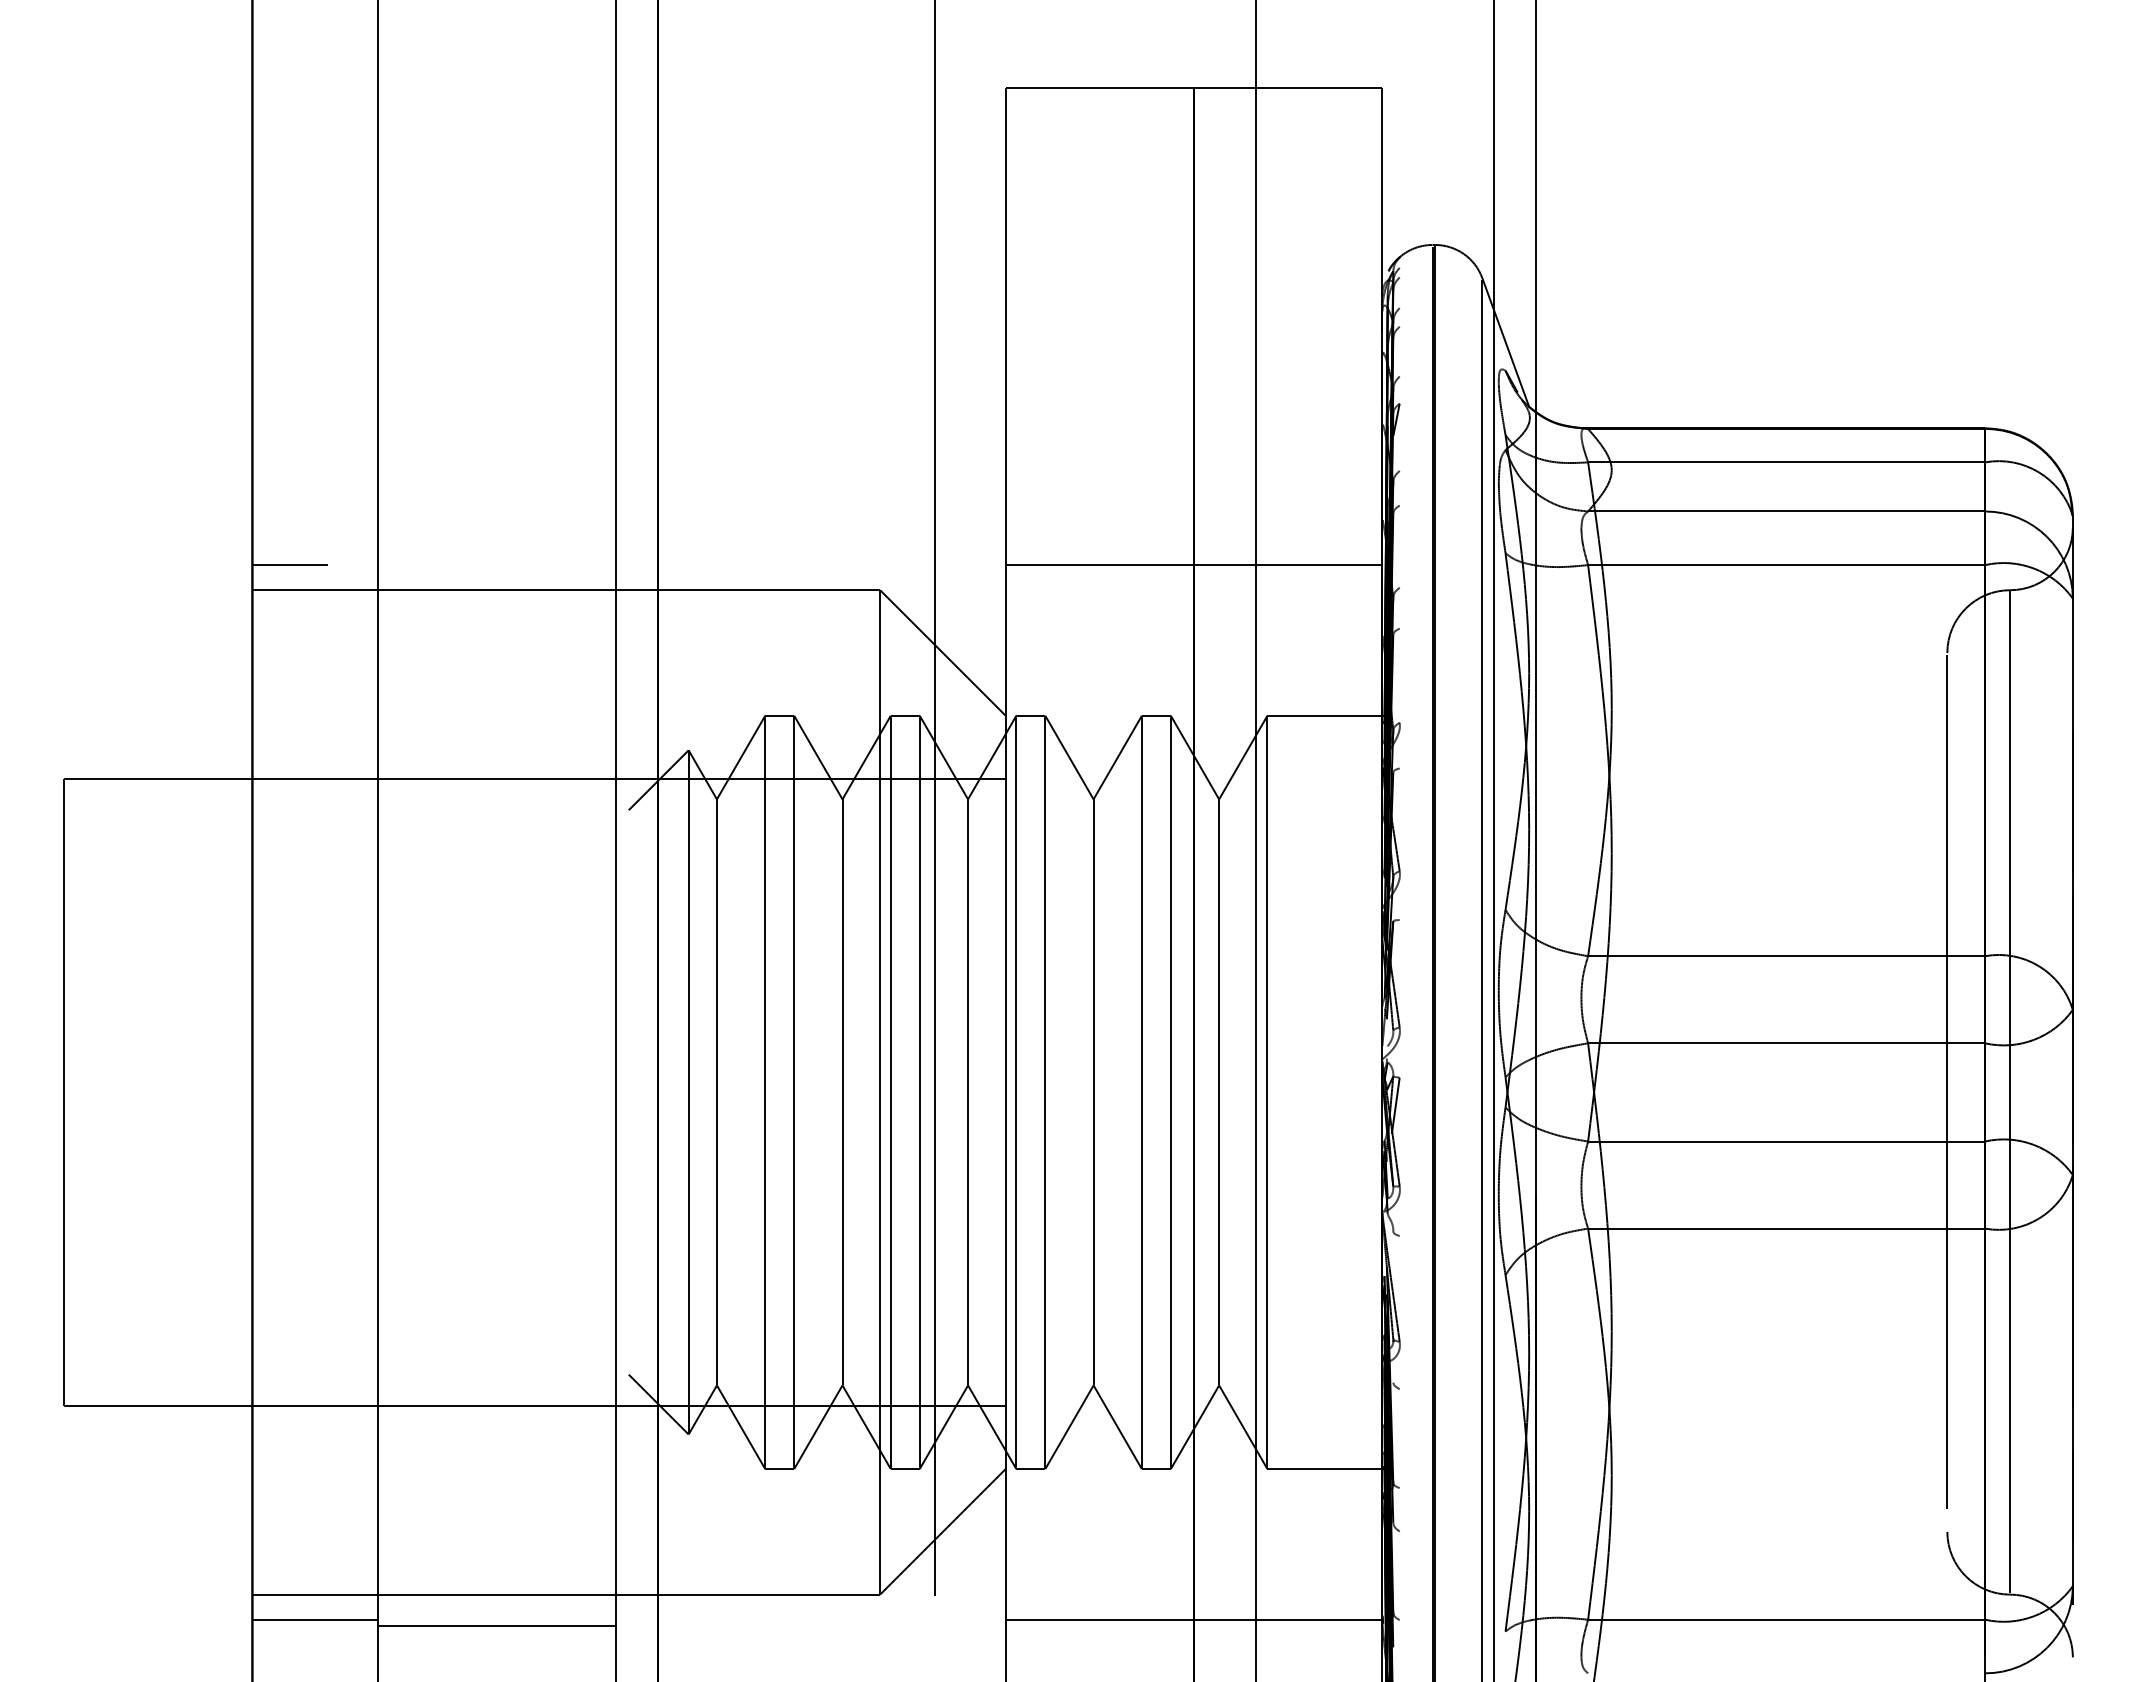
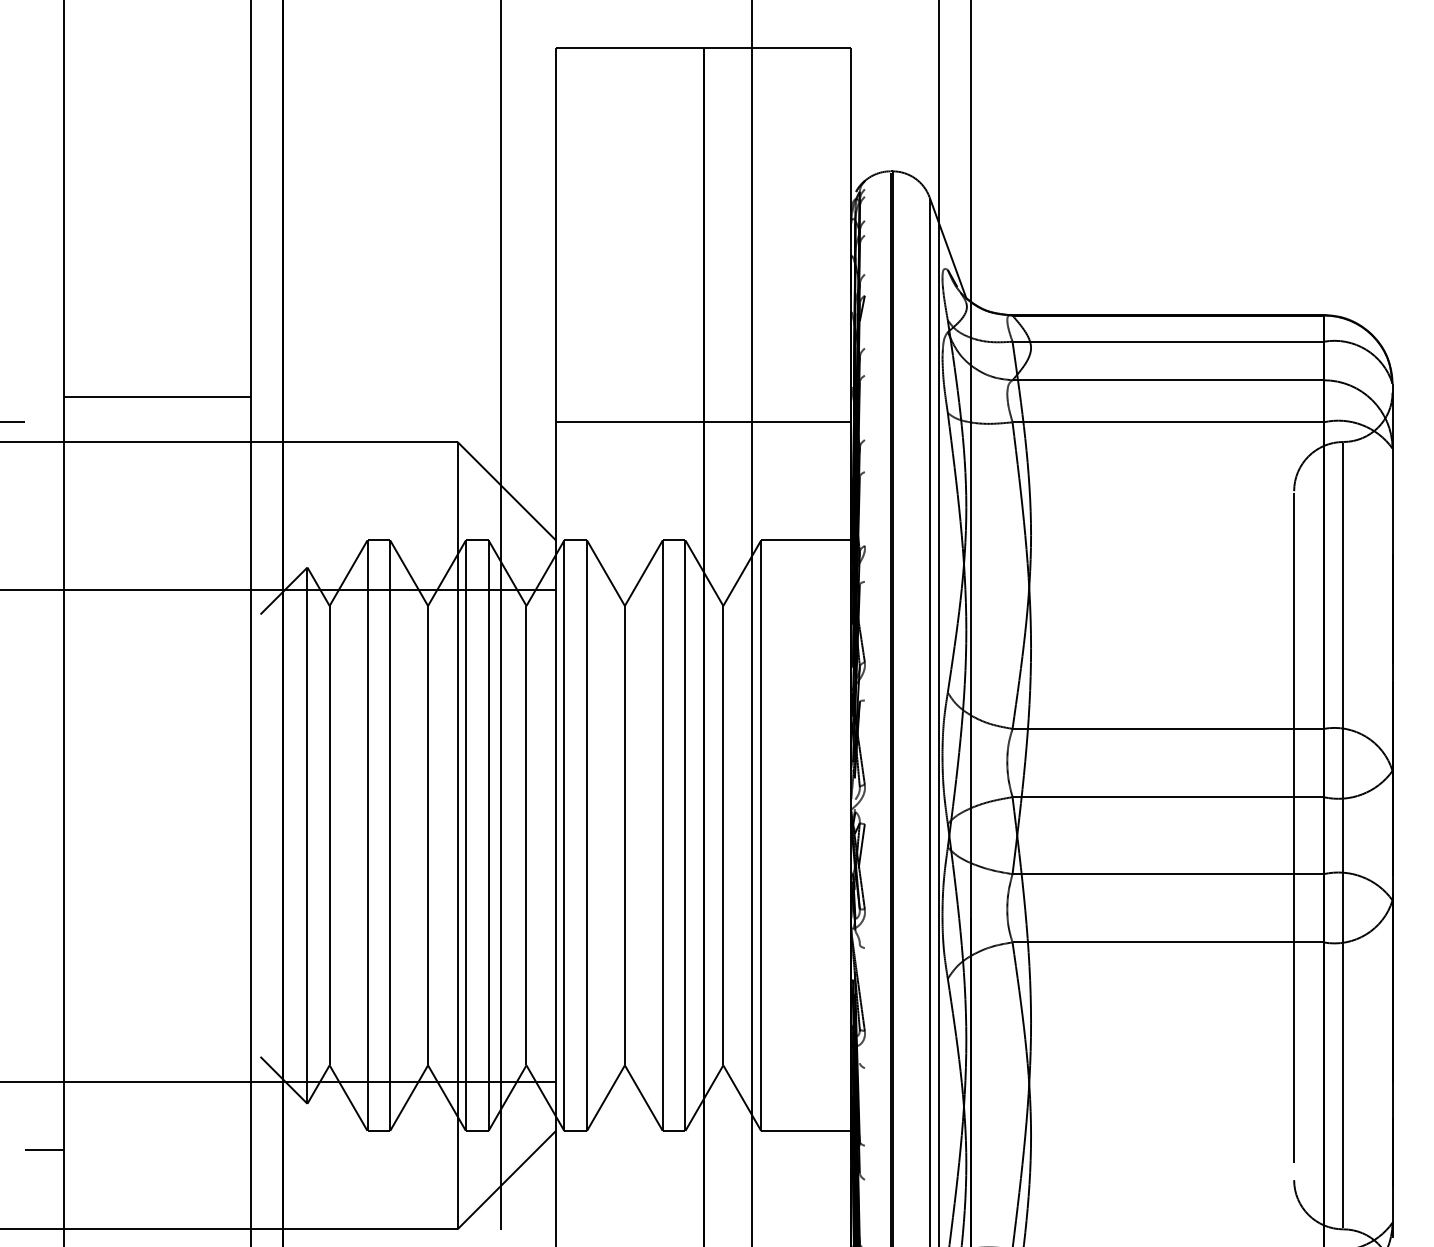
line: (496, 532) -> (156, 396), added
line: (352, 1493) -> (43, 1150), added

